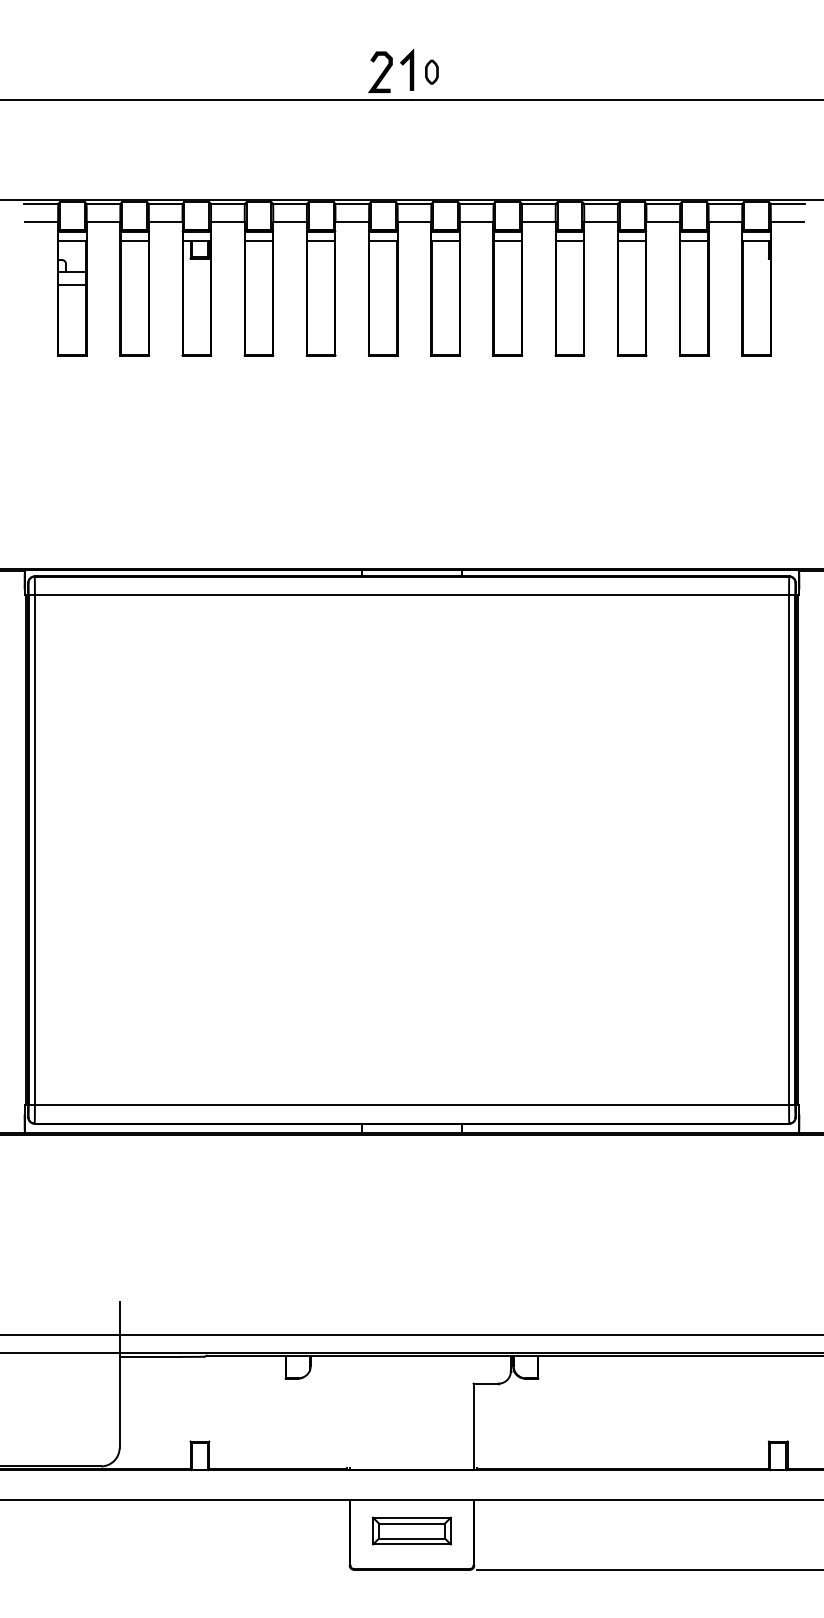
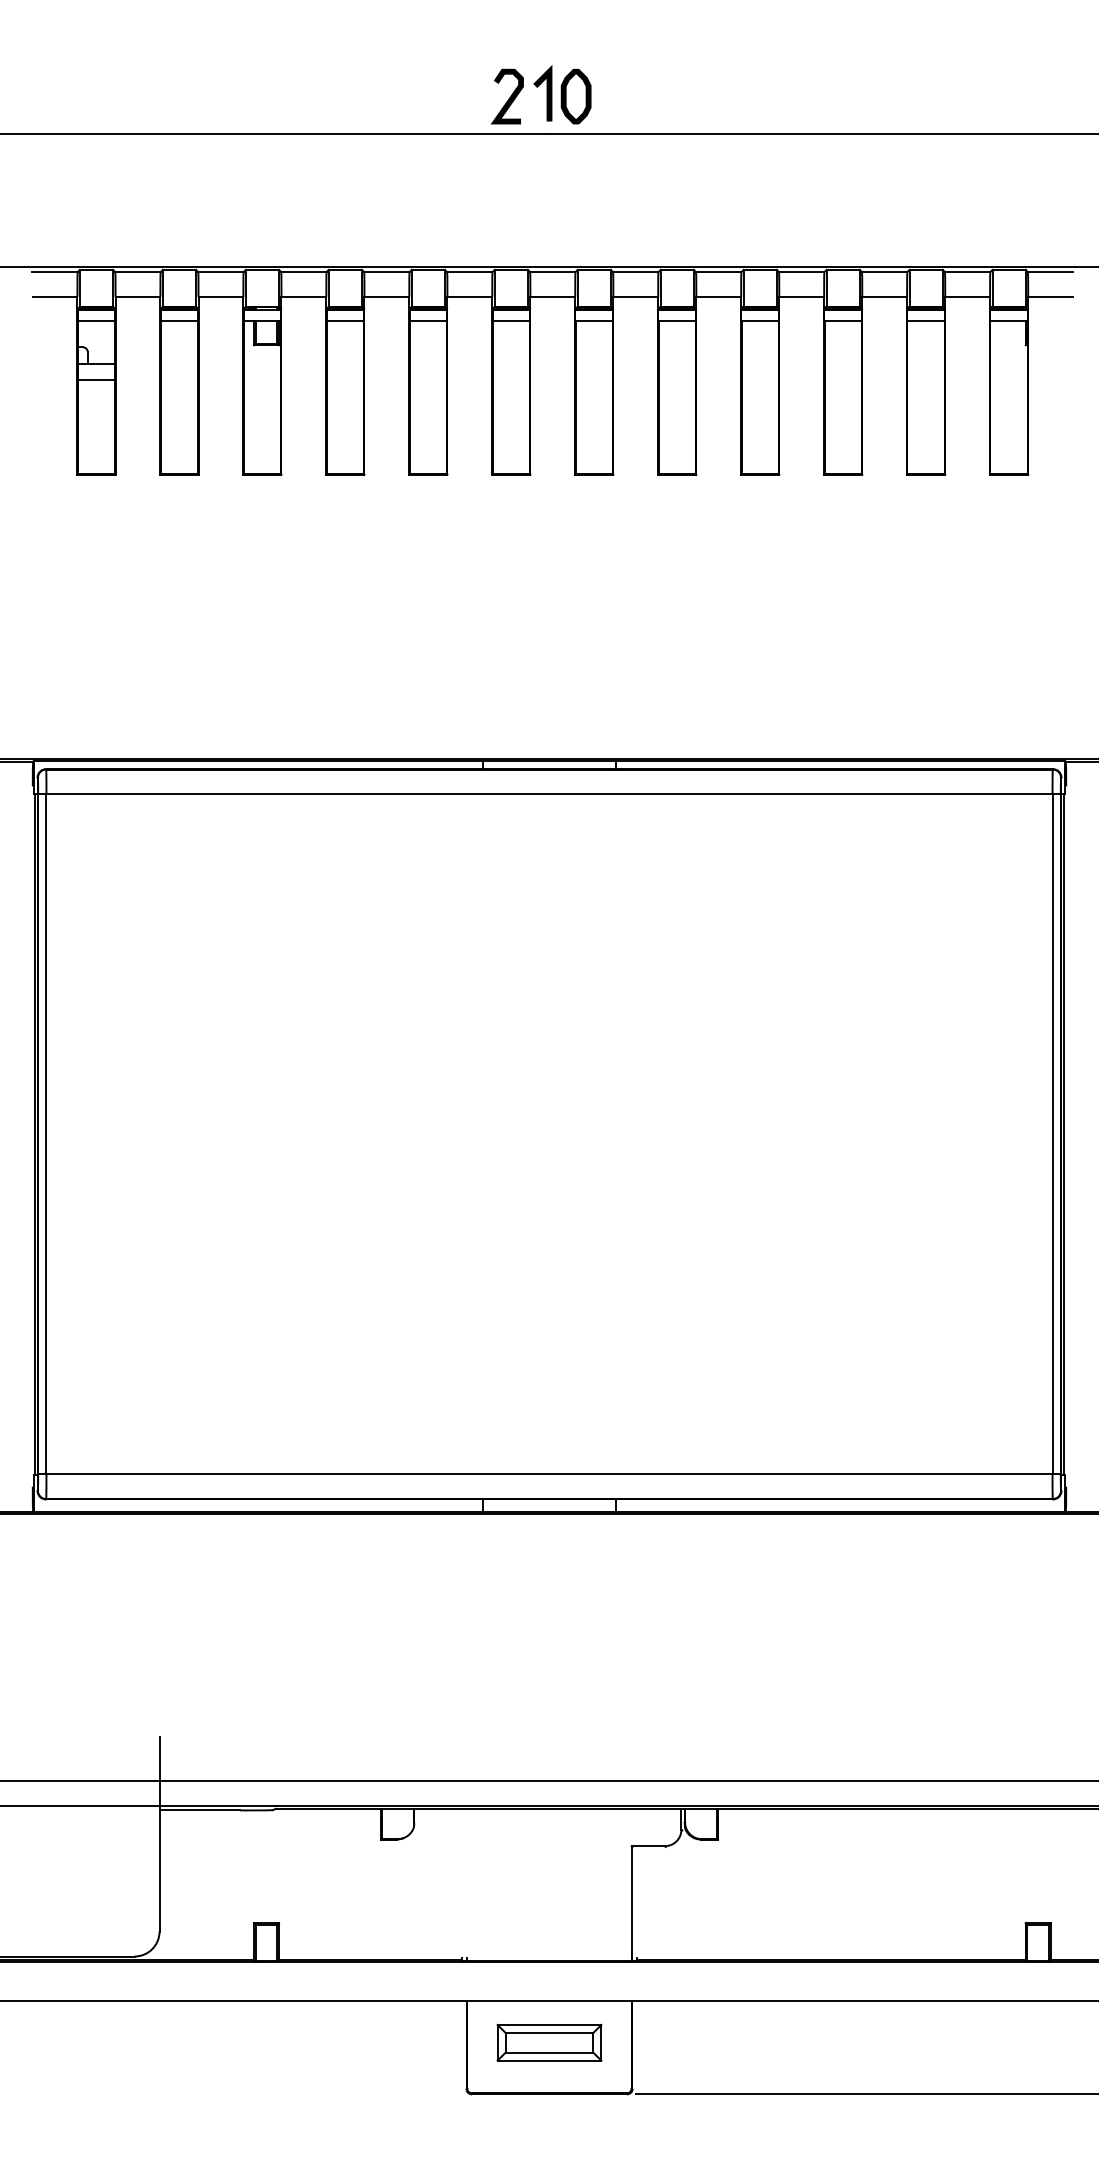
part: (431, 72) -> (575, 96), size x1.67

